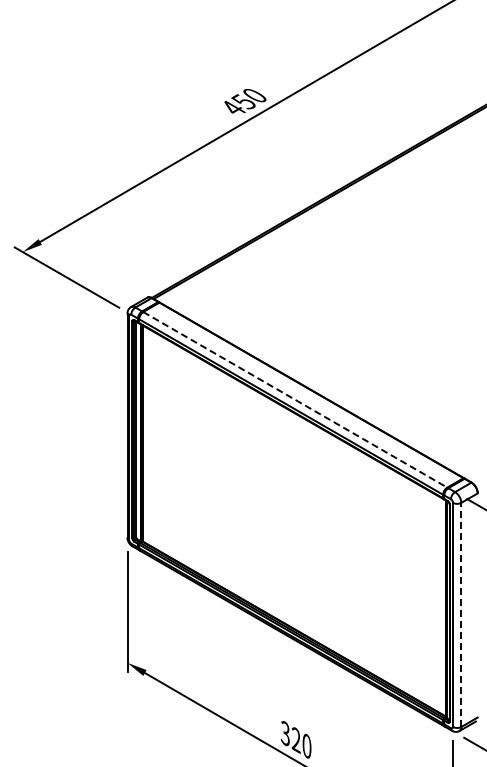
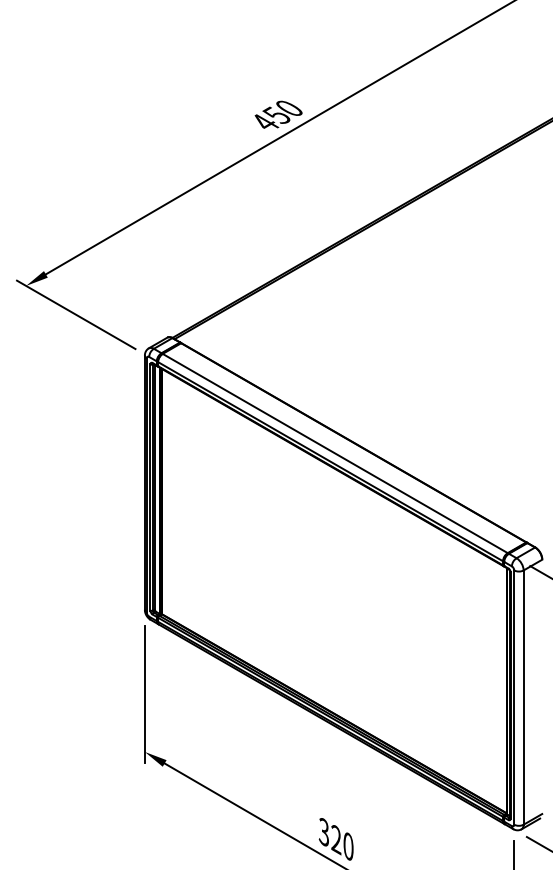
line: (295, 399) -> (335, 453), dashed -> solid
line: (461, 614) -> (523, 697), dashed -> solid

